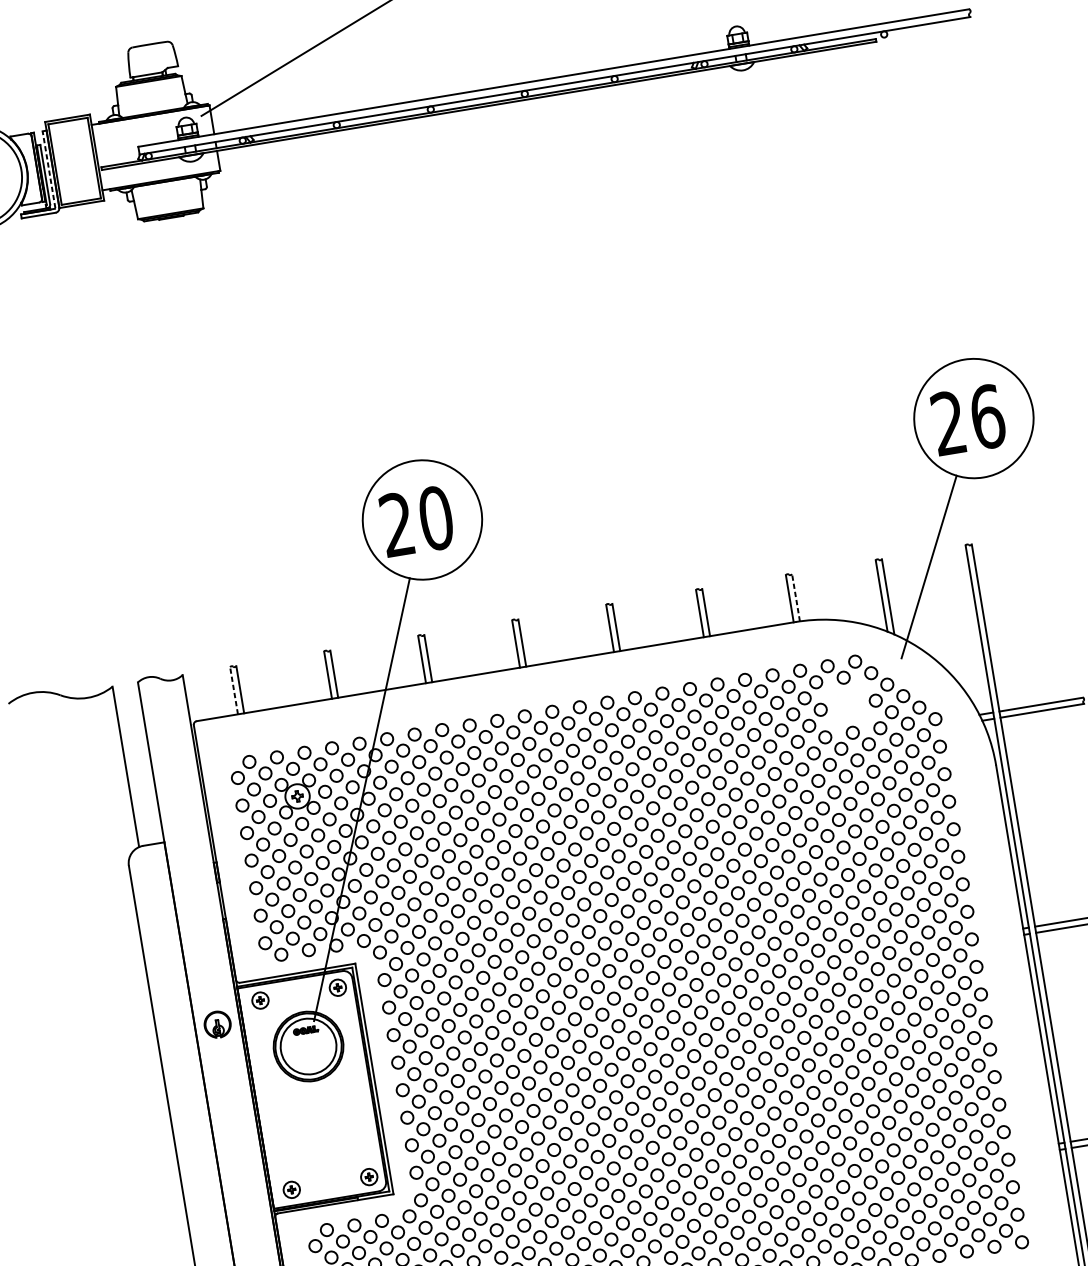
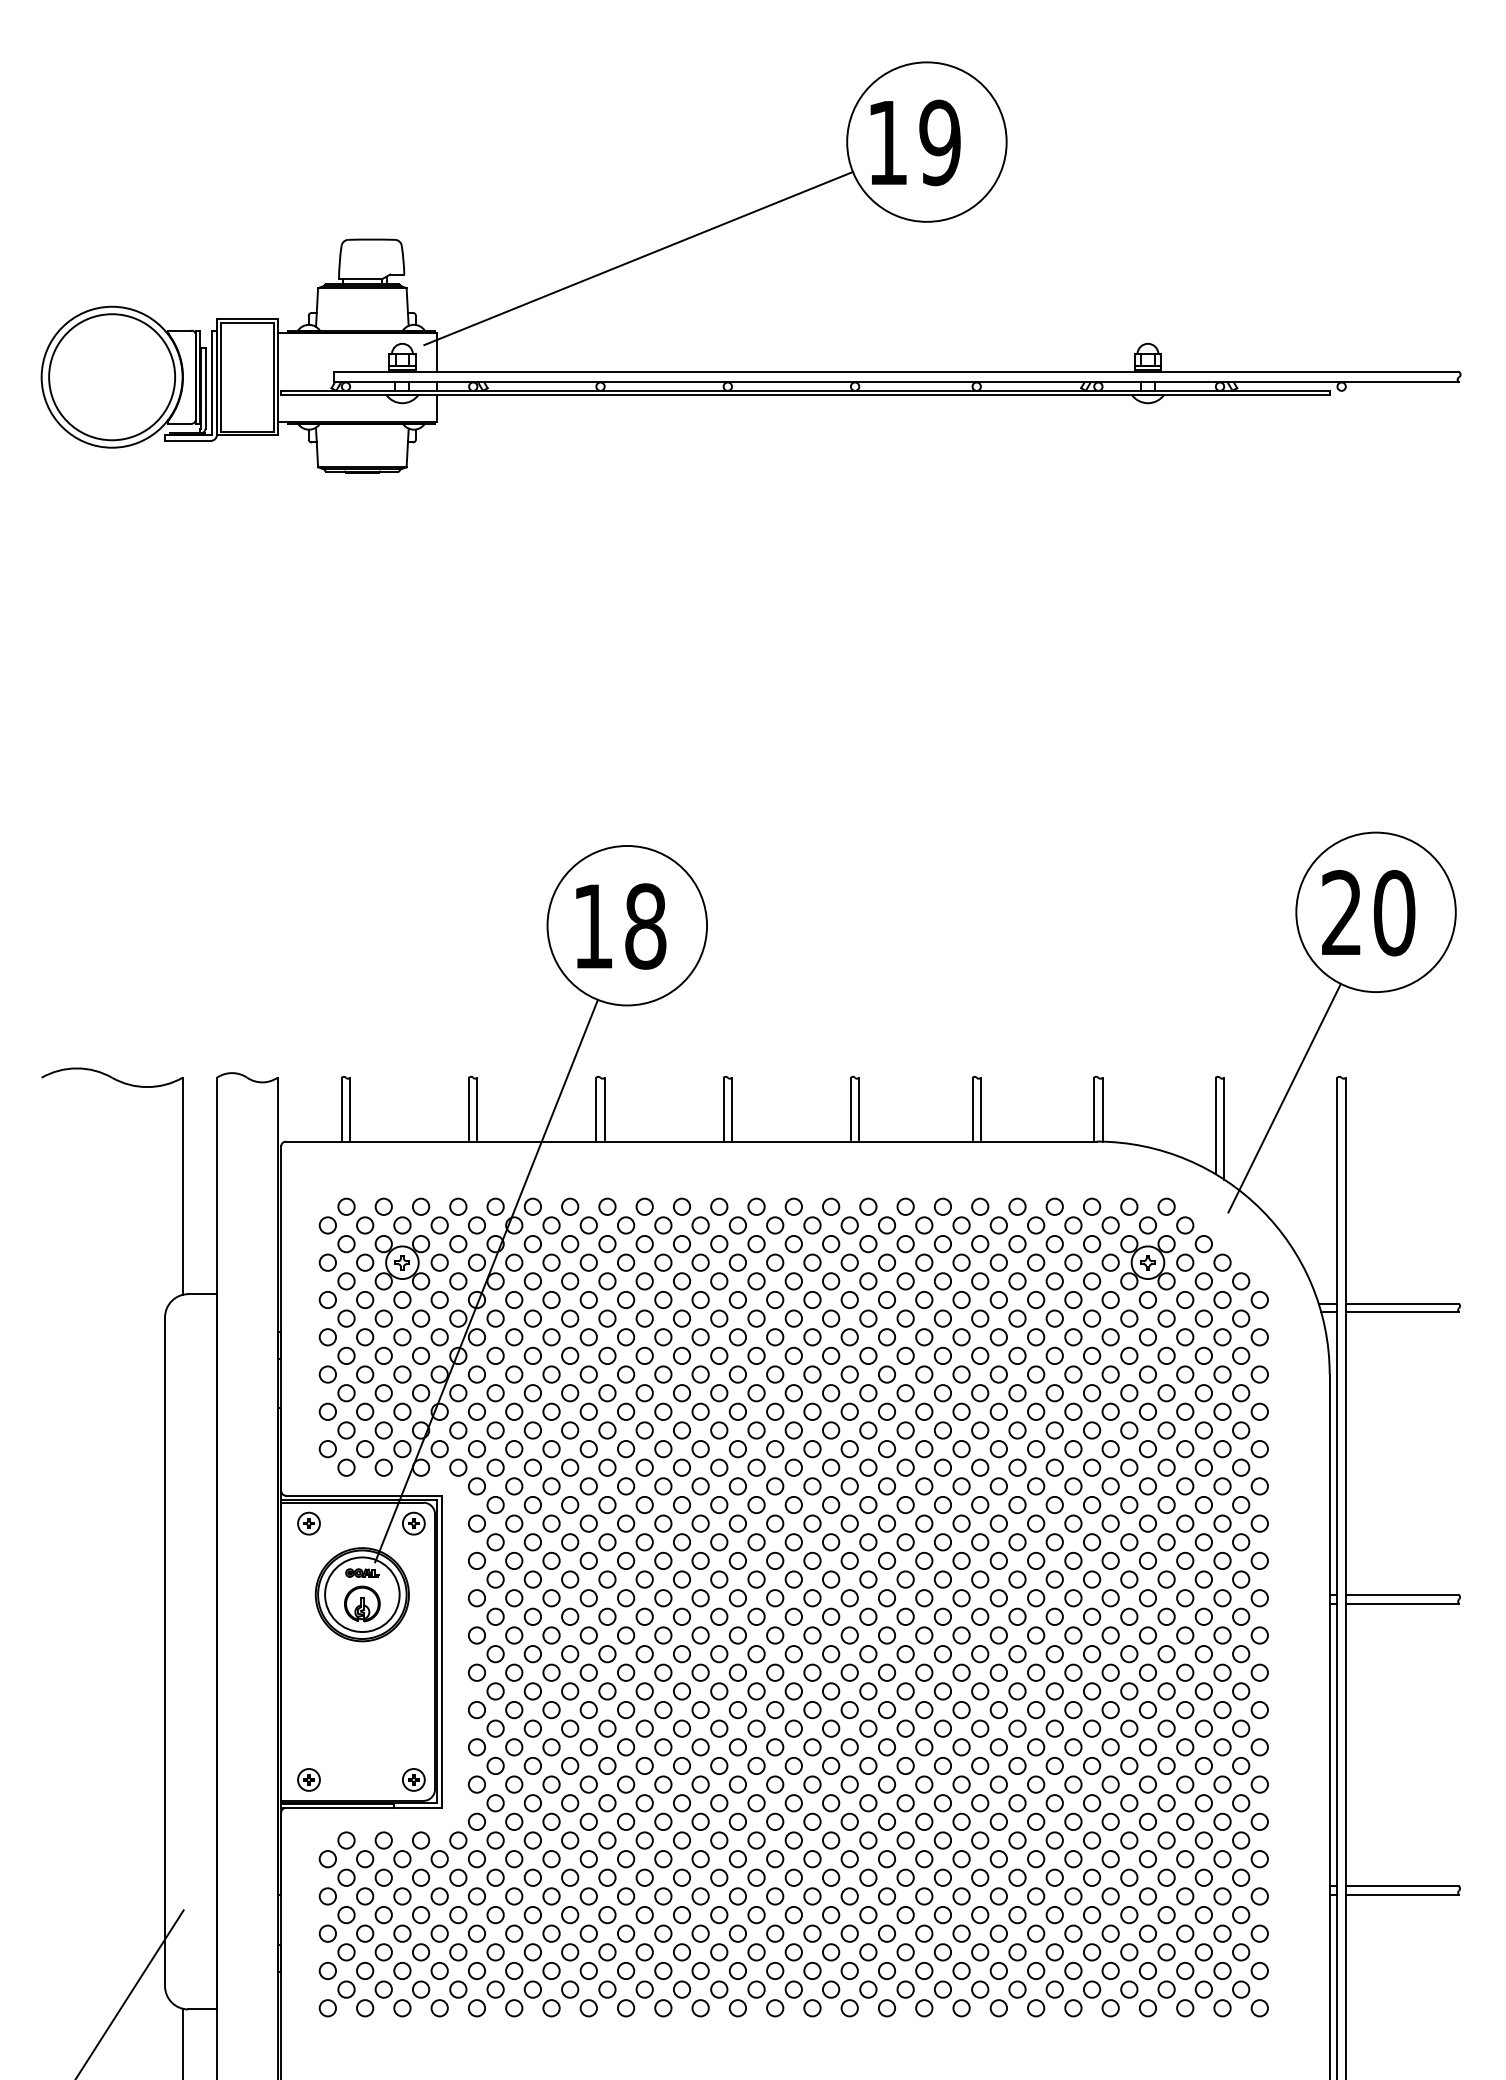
line: (48, 169) -> (211, 382), dashed -> solid
text: (987, 416) -> (1394, 912), 26 -> 20
text: (416, 521) -> (619, 926), 20 -> 18
line: (795, 597) -> (1102, 1109), dashed -> solid
line: (233, 690) -> (341, 1109), dashed -> solid
part: (847, 705) -> (1147, 1262), added
part: (217, 1024) -> (362, 1603), moved

